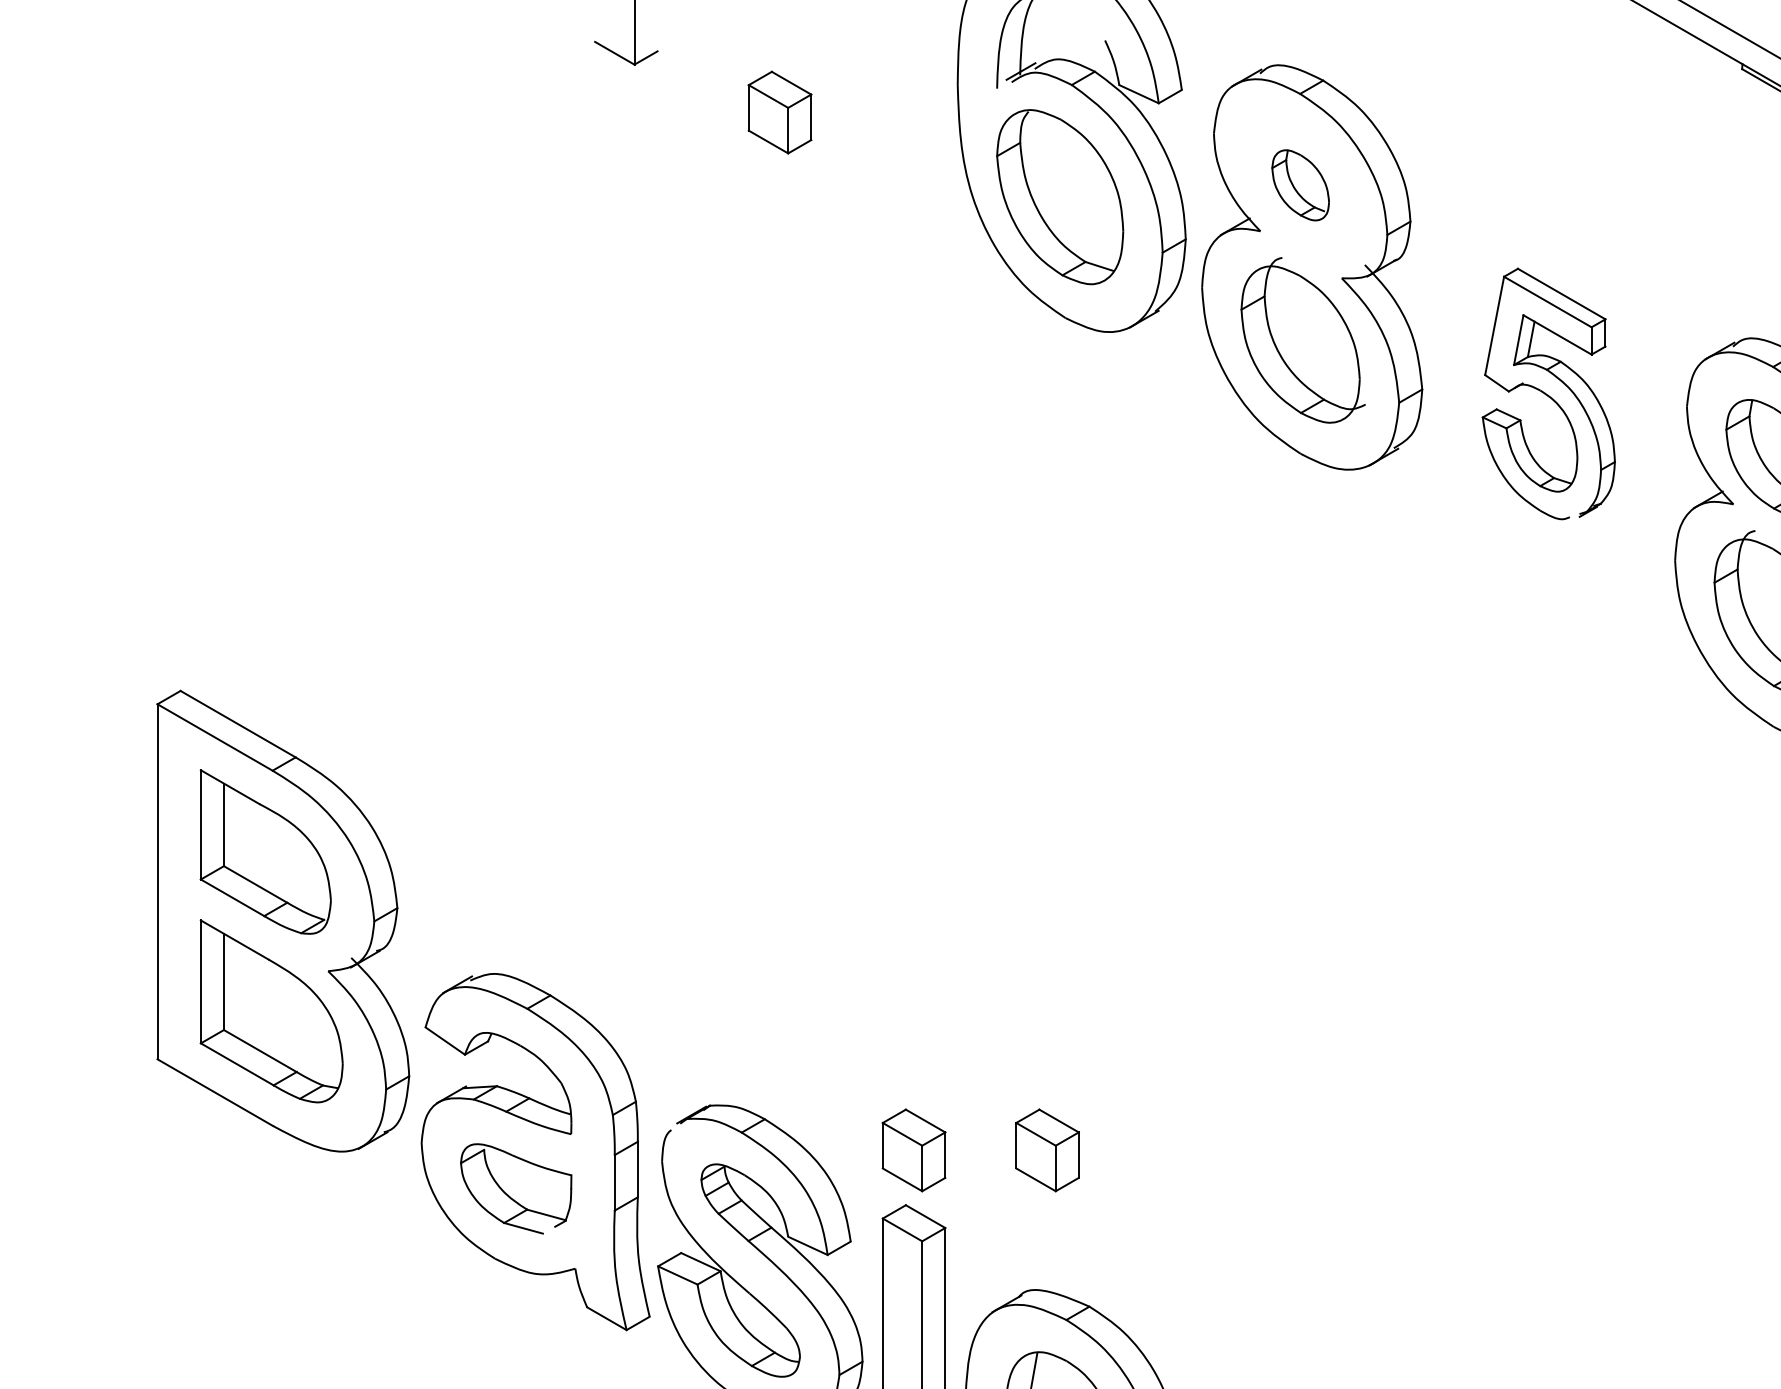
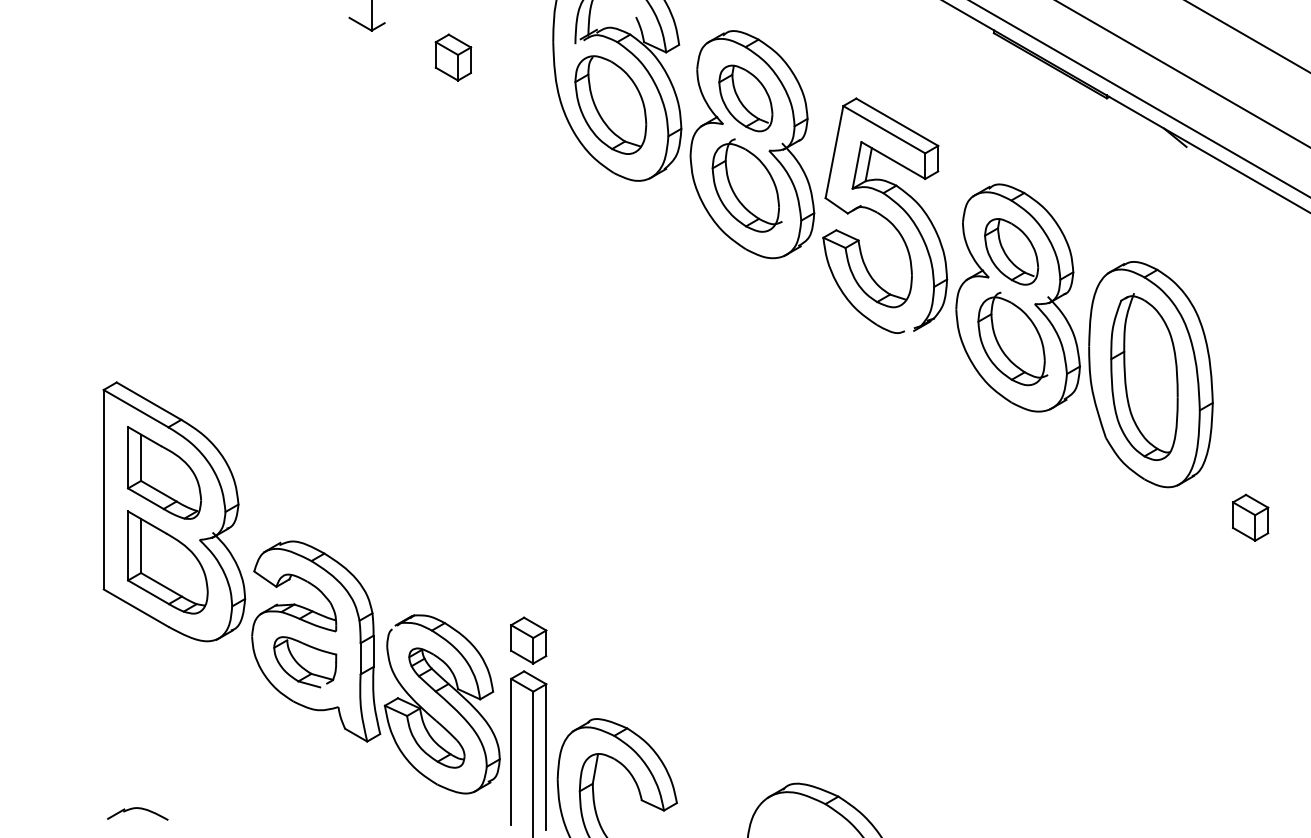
part: (1299, 185) -> (745, 98), size x1.67
part: (1549, 393) -> (885, 215), size x1.67
part: (1047, 1150) -> (603, 640), removed

